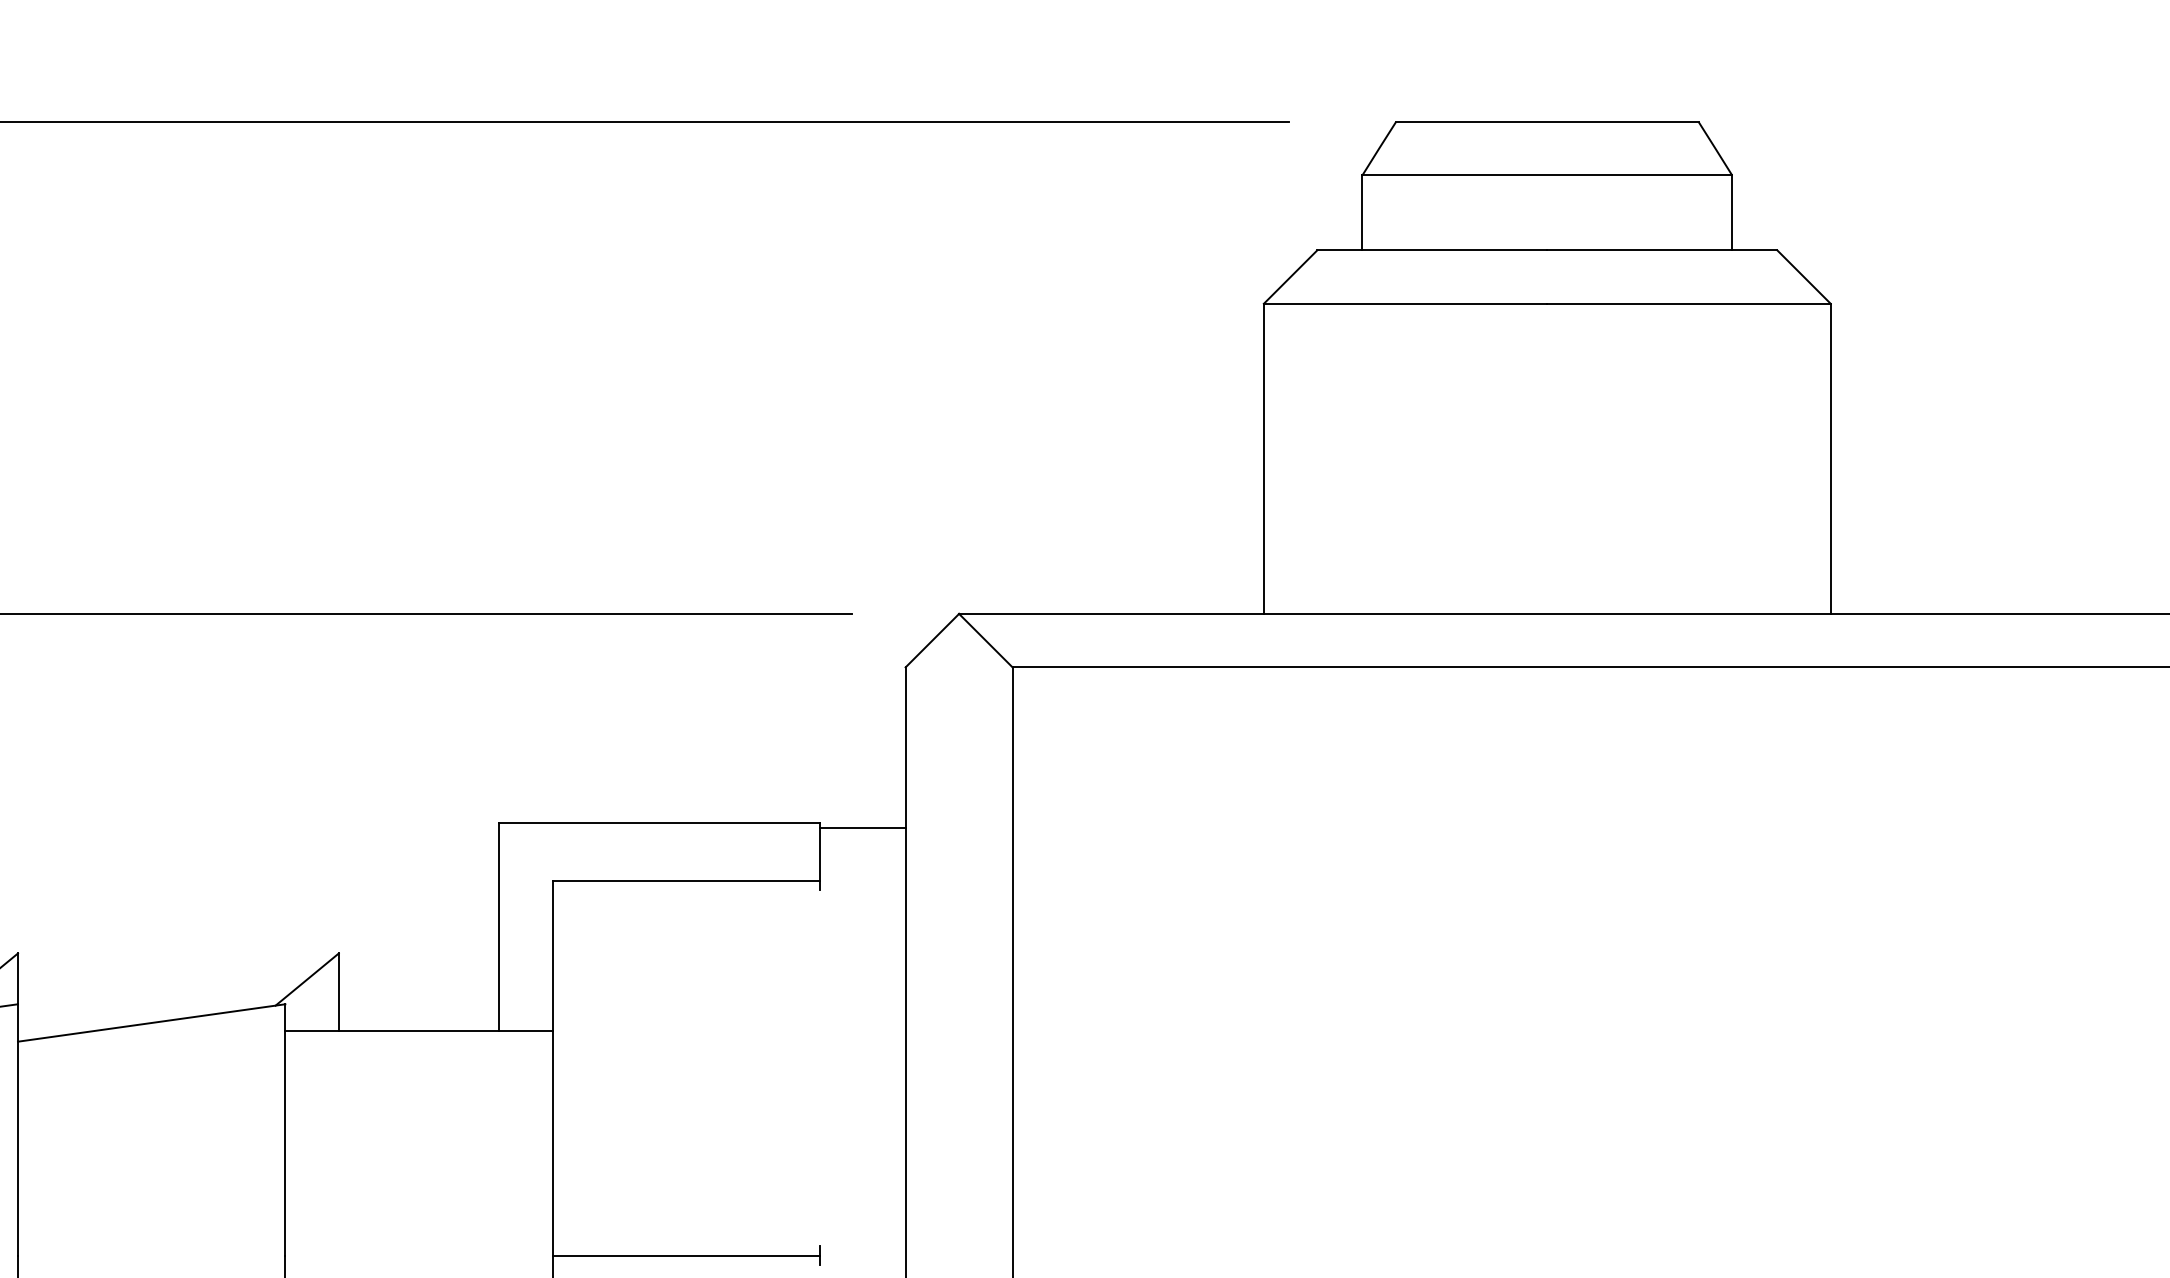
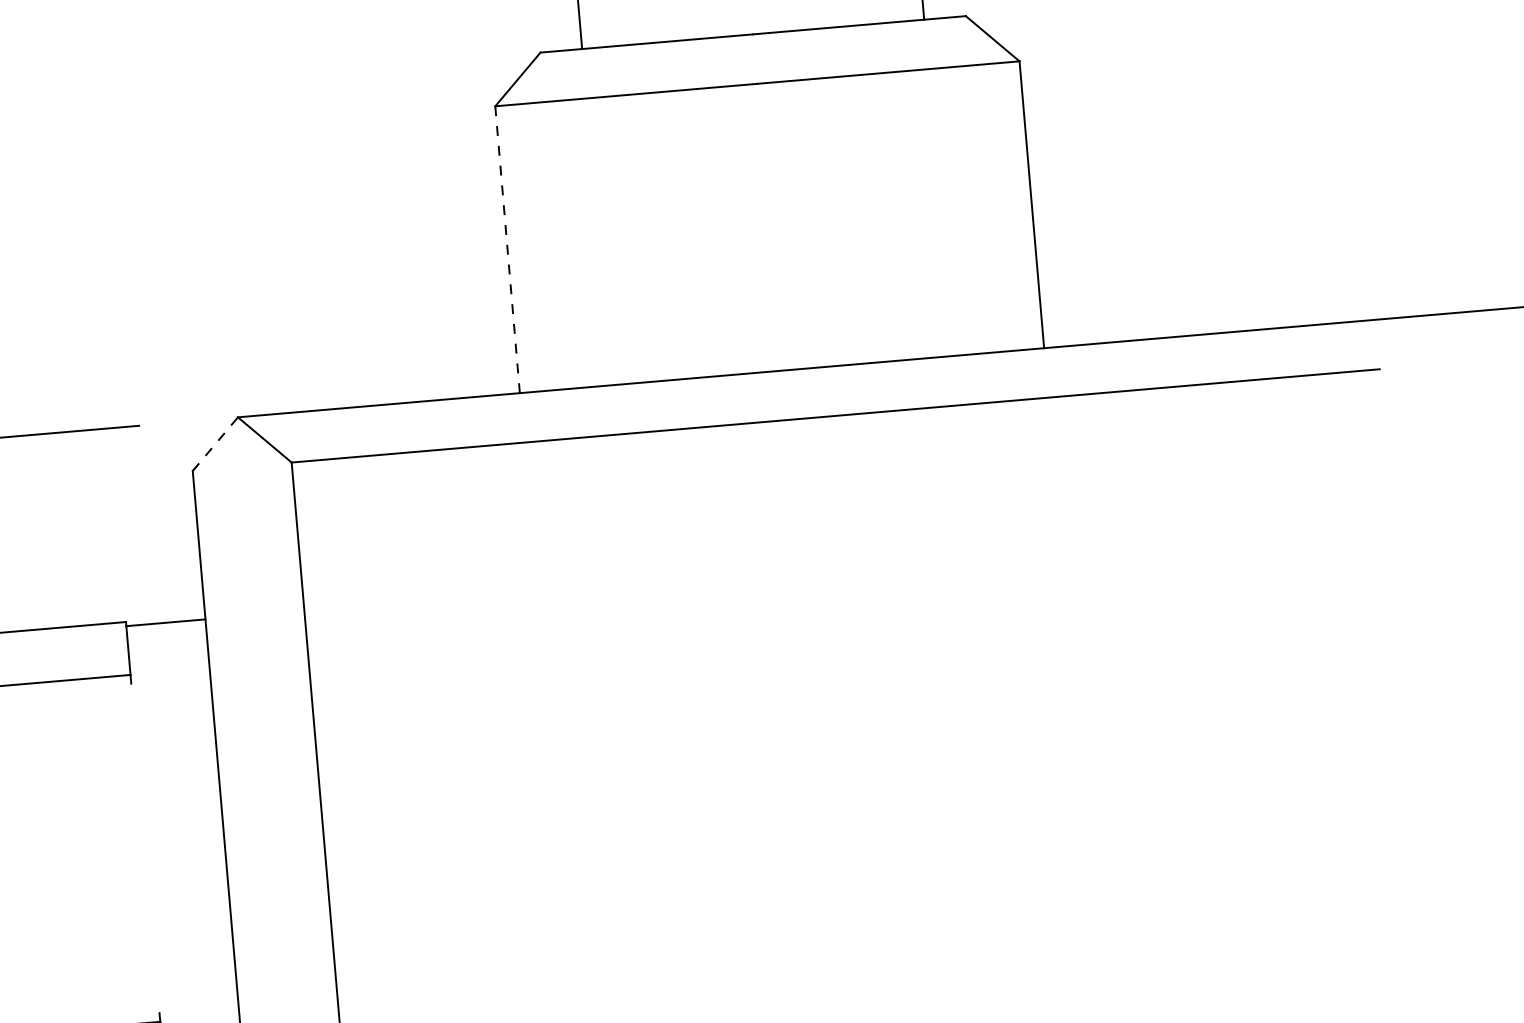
line: (1263, 459) -> (507, 250), solid -> dashed
line: (932, 640) -> (215, 444), solid -> dashed

